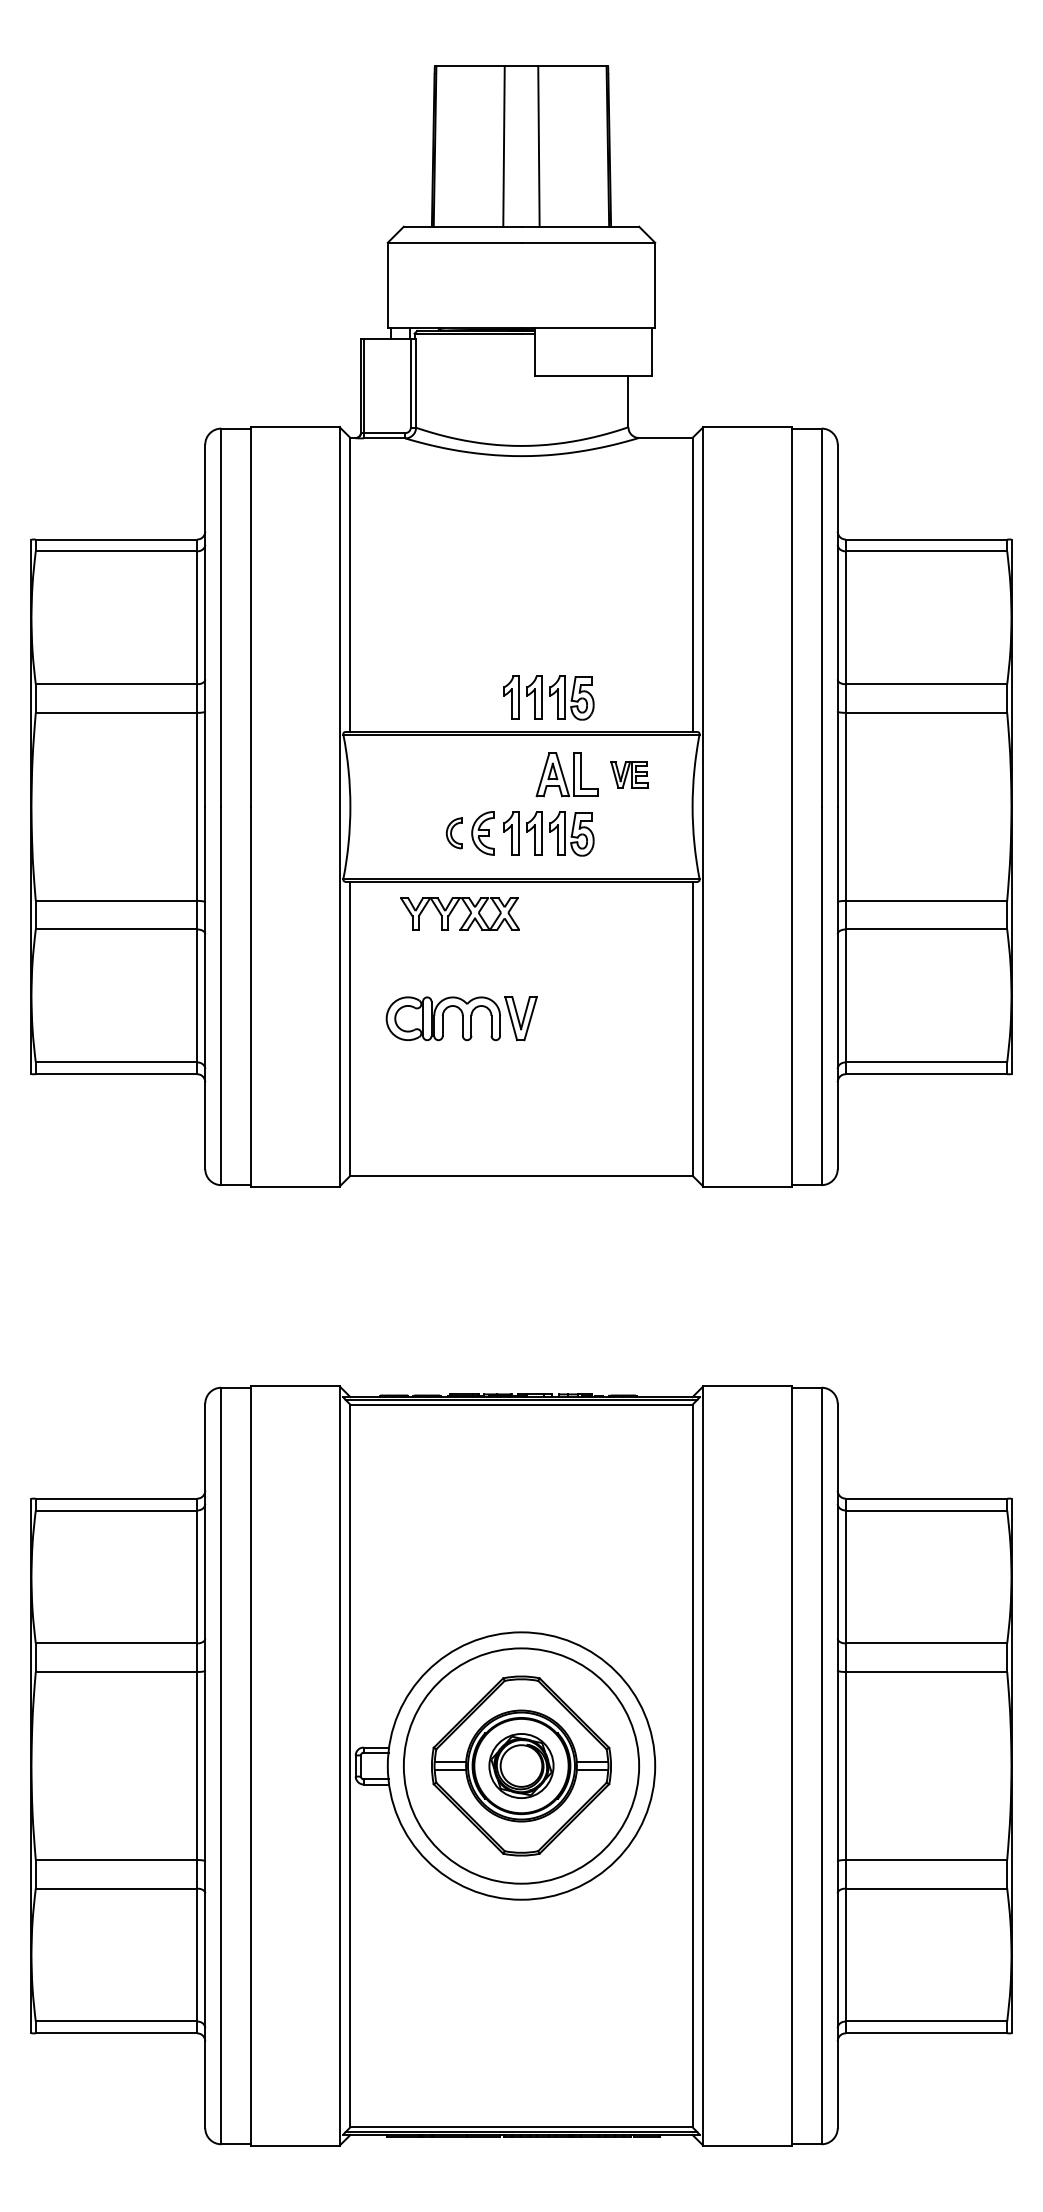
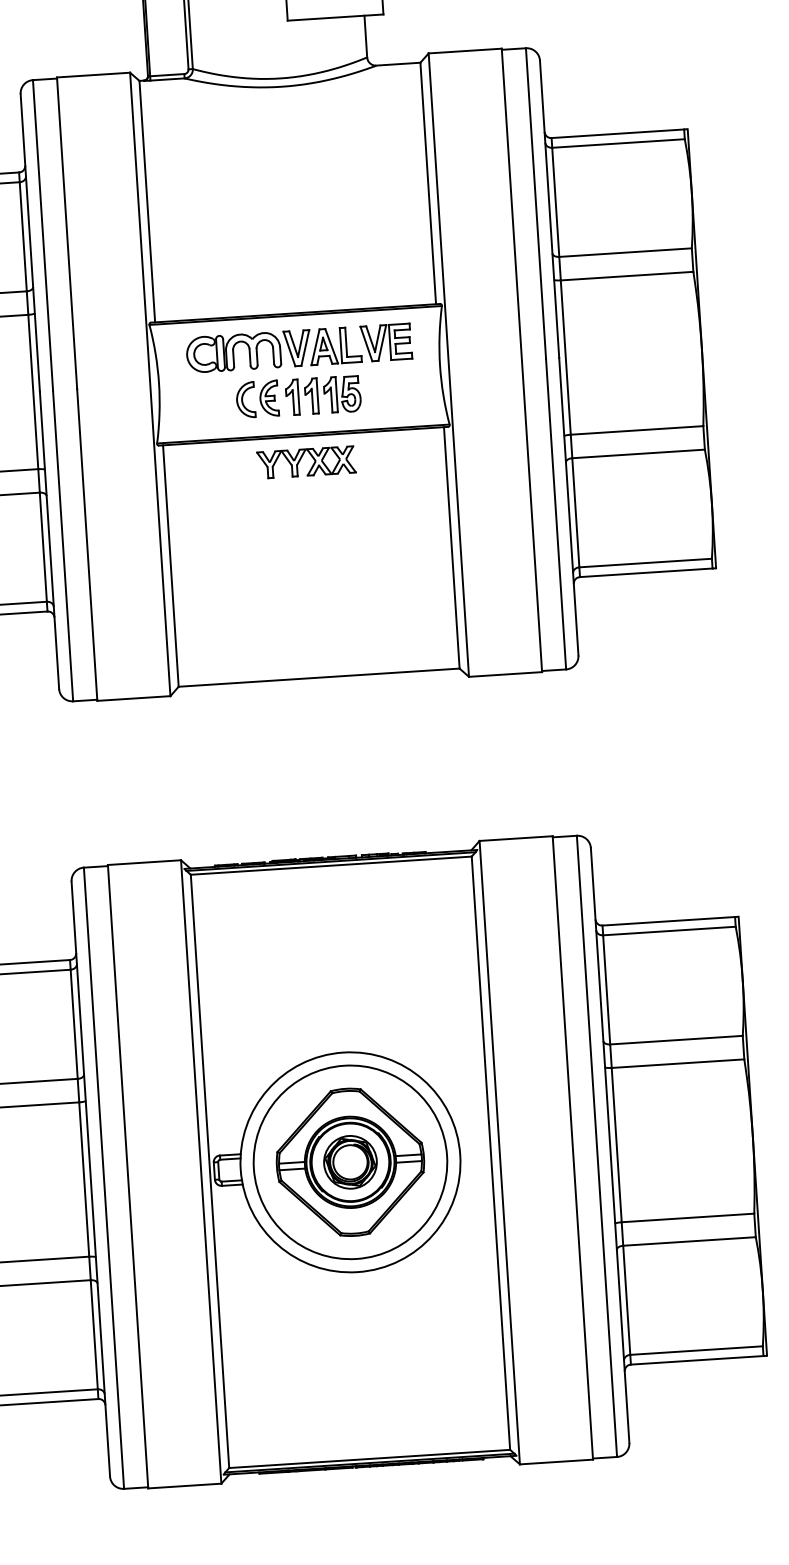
part: (548, 697) -> (315, 283), removed
part: (629, 774) -> (386, 342), size x1.67
part: (453, 833) -> (245, 400), size x1.43
part: (453, 910) -> (300, 460), moved
part: (461, 1018) -> (248, 351), moved

